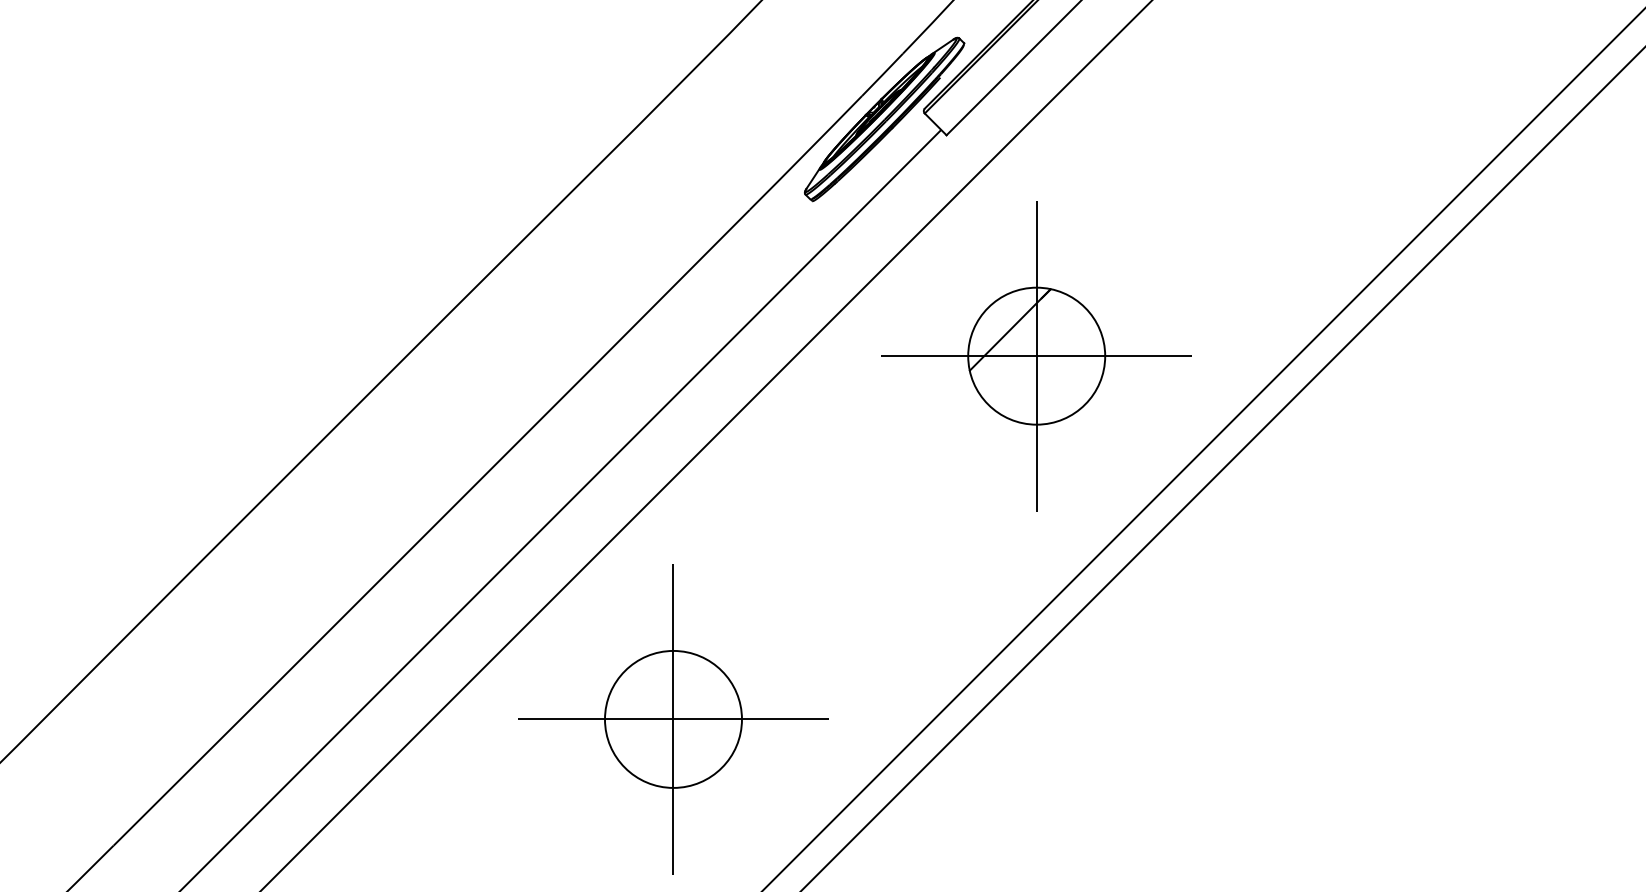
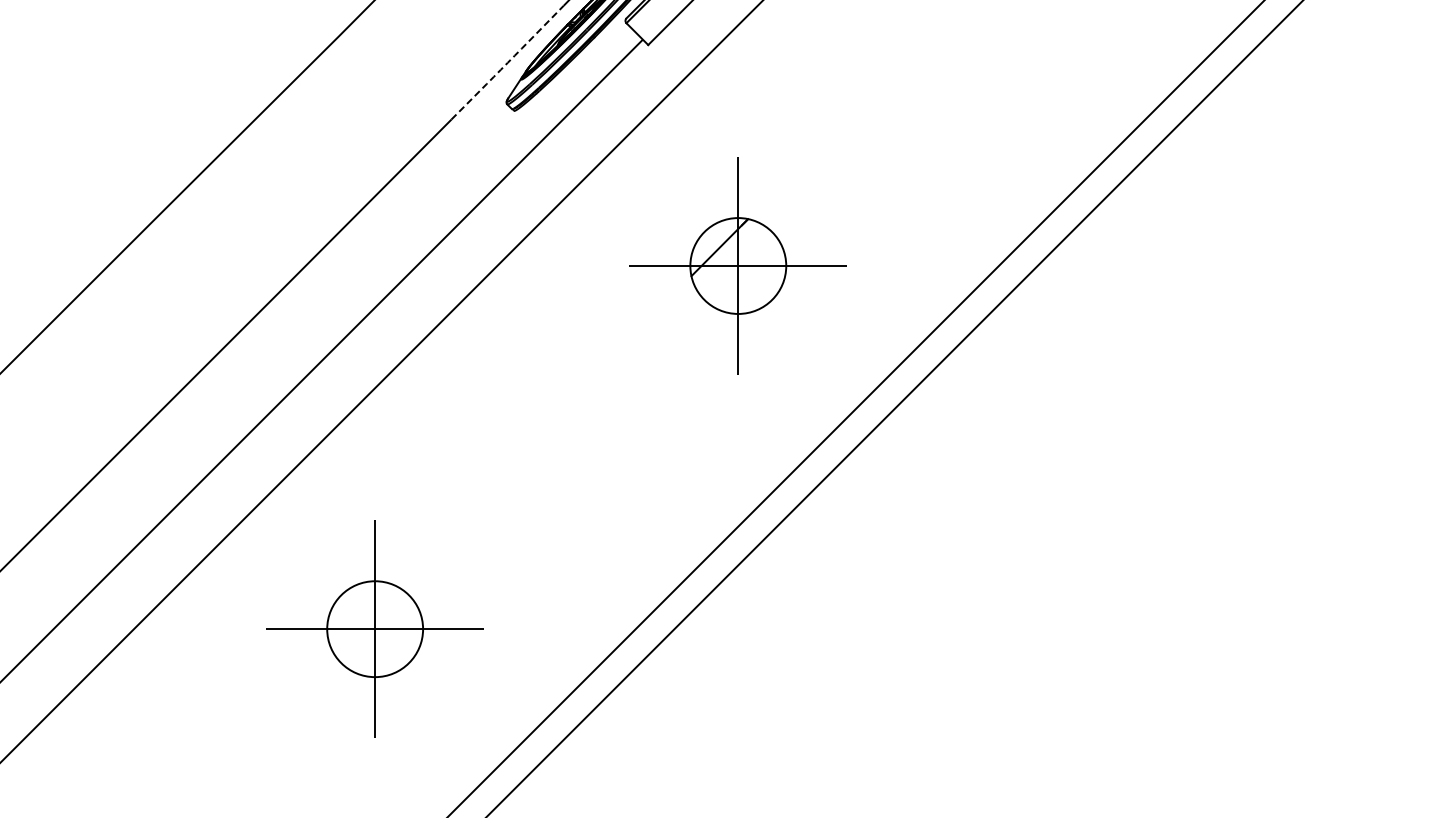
arc: (806, 153) -> (508, 63), solid -> dashed
part: (1036, 356) -> (738, 266), size x0.7
part: (673, 719) -> (375, 629), size x0.7

